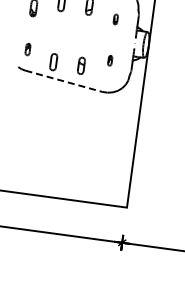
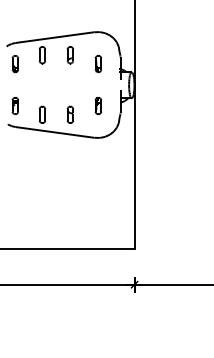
part: (114, 19) -> (97, 64), size x1.67
part: (27, 49) -> (14, 105), size x1.43
part: (109, 60) -> (97, 105), size x1.67
line: (64, 81) -> (55, 132), dashed -> solid

